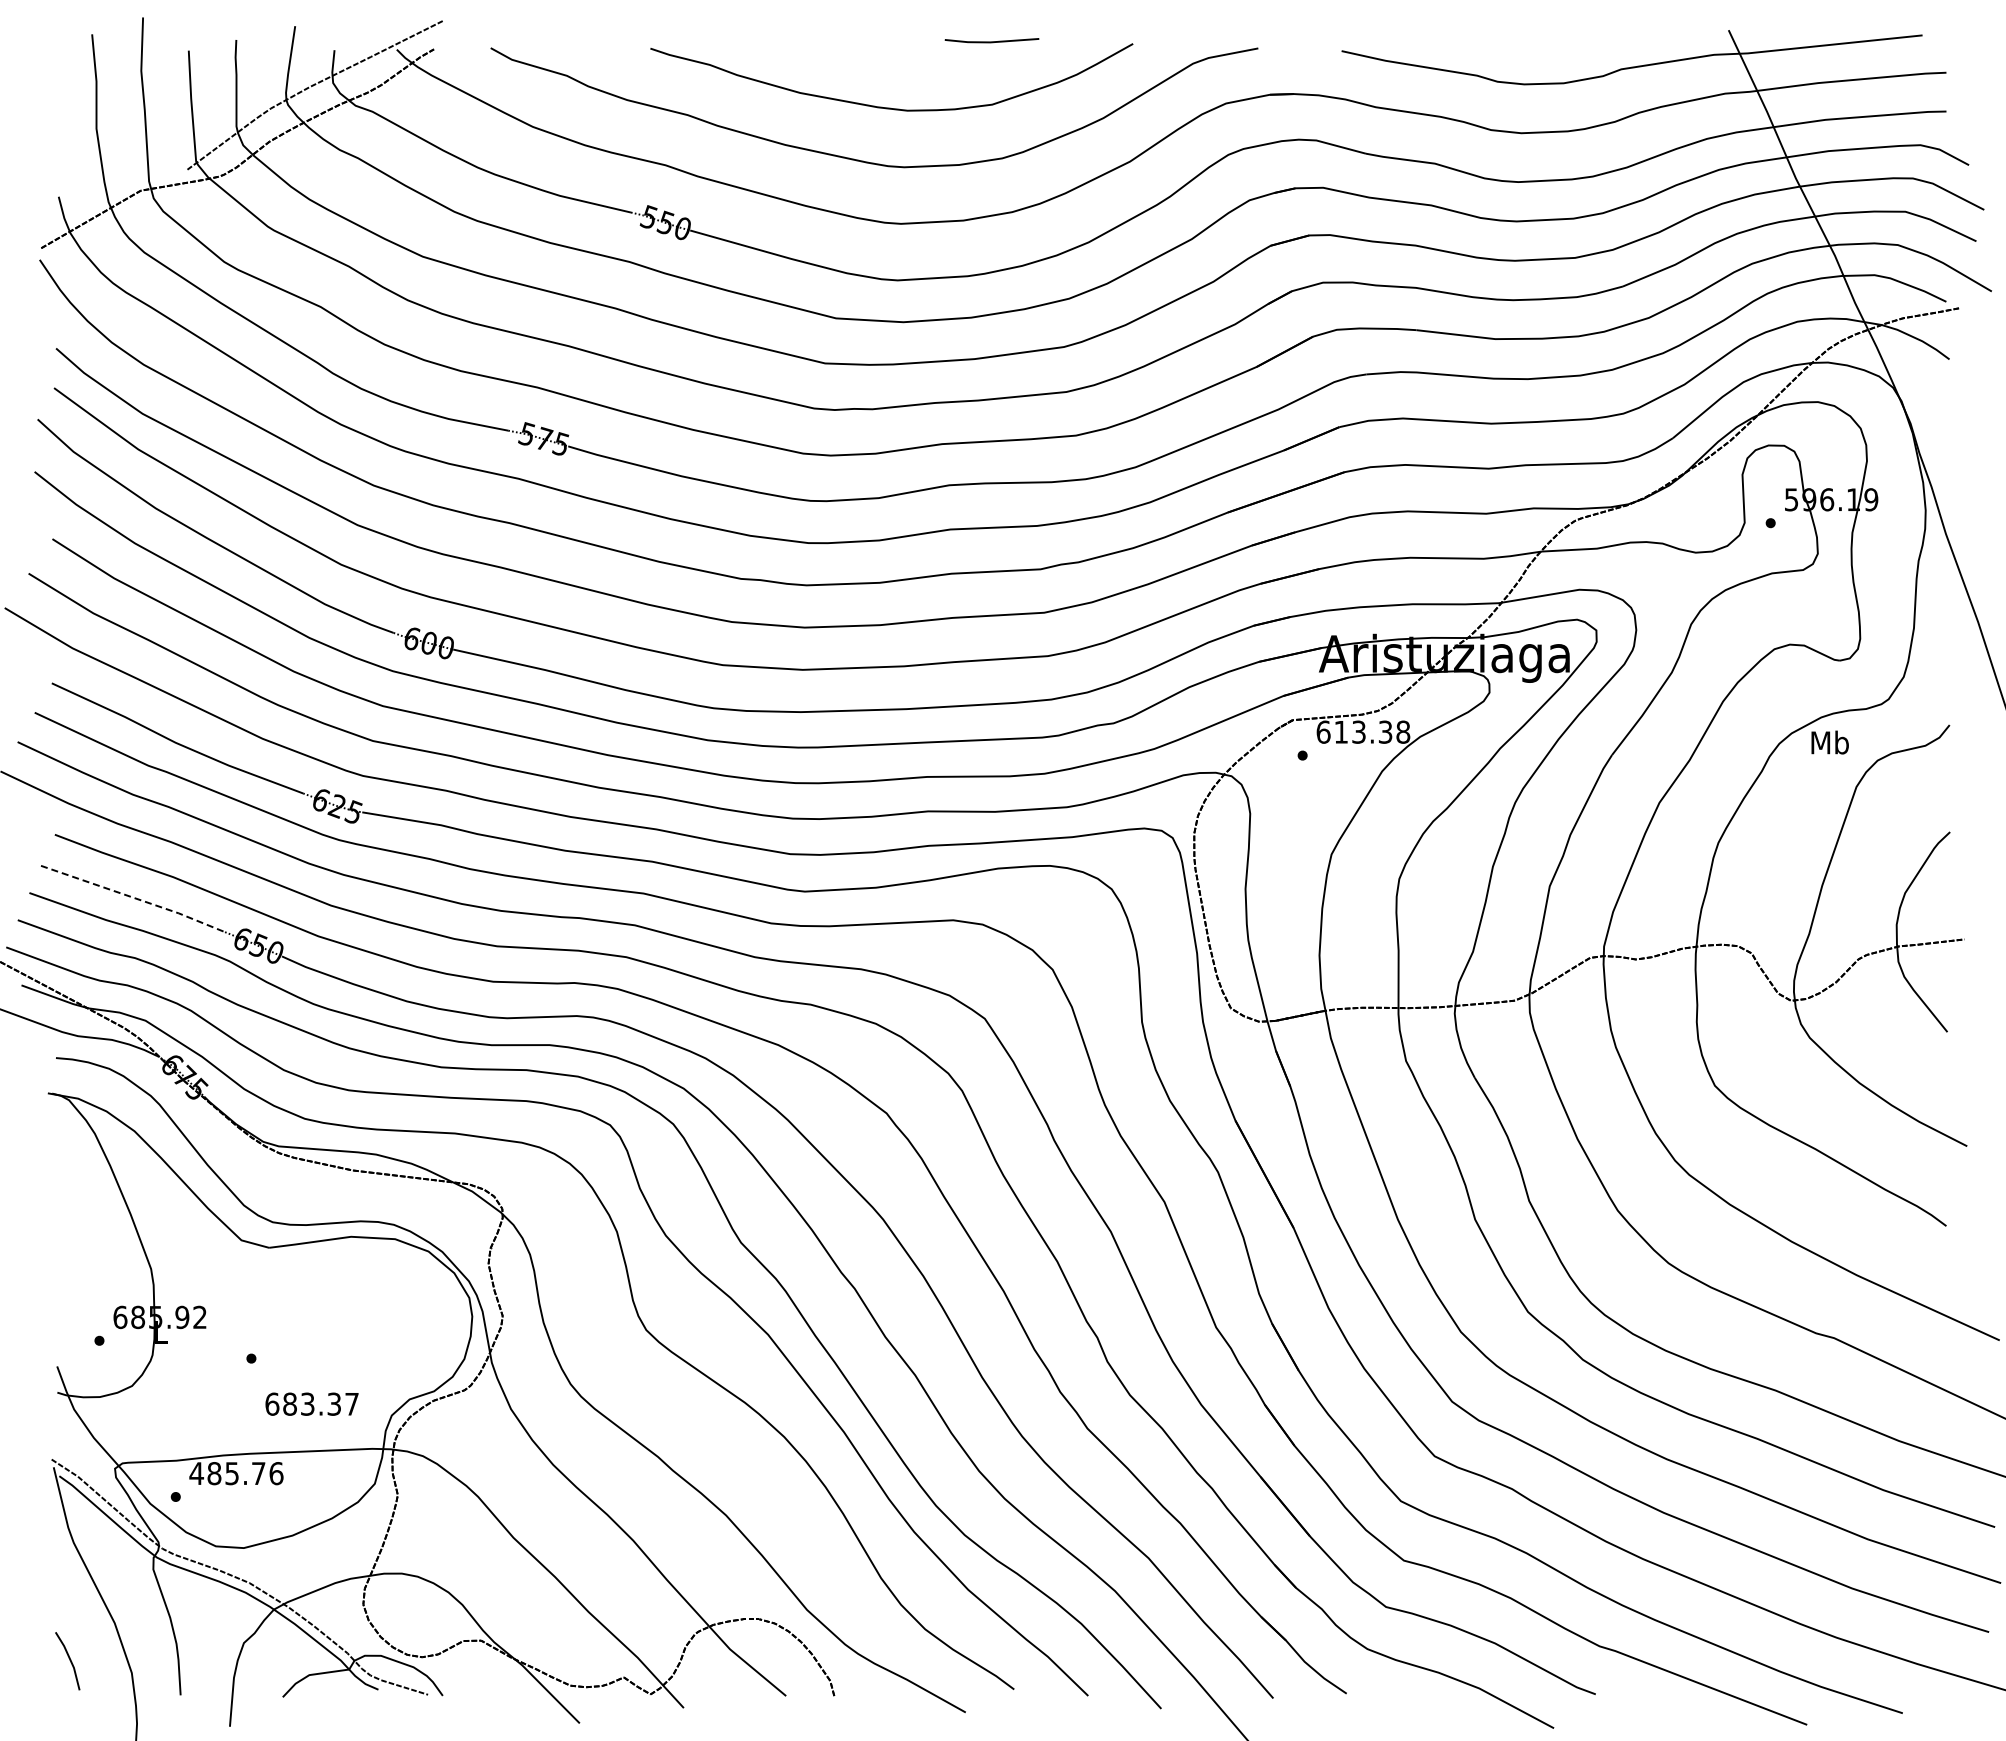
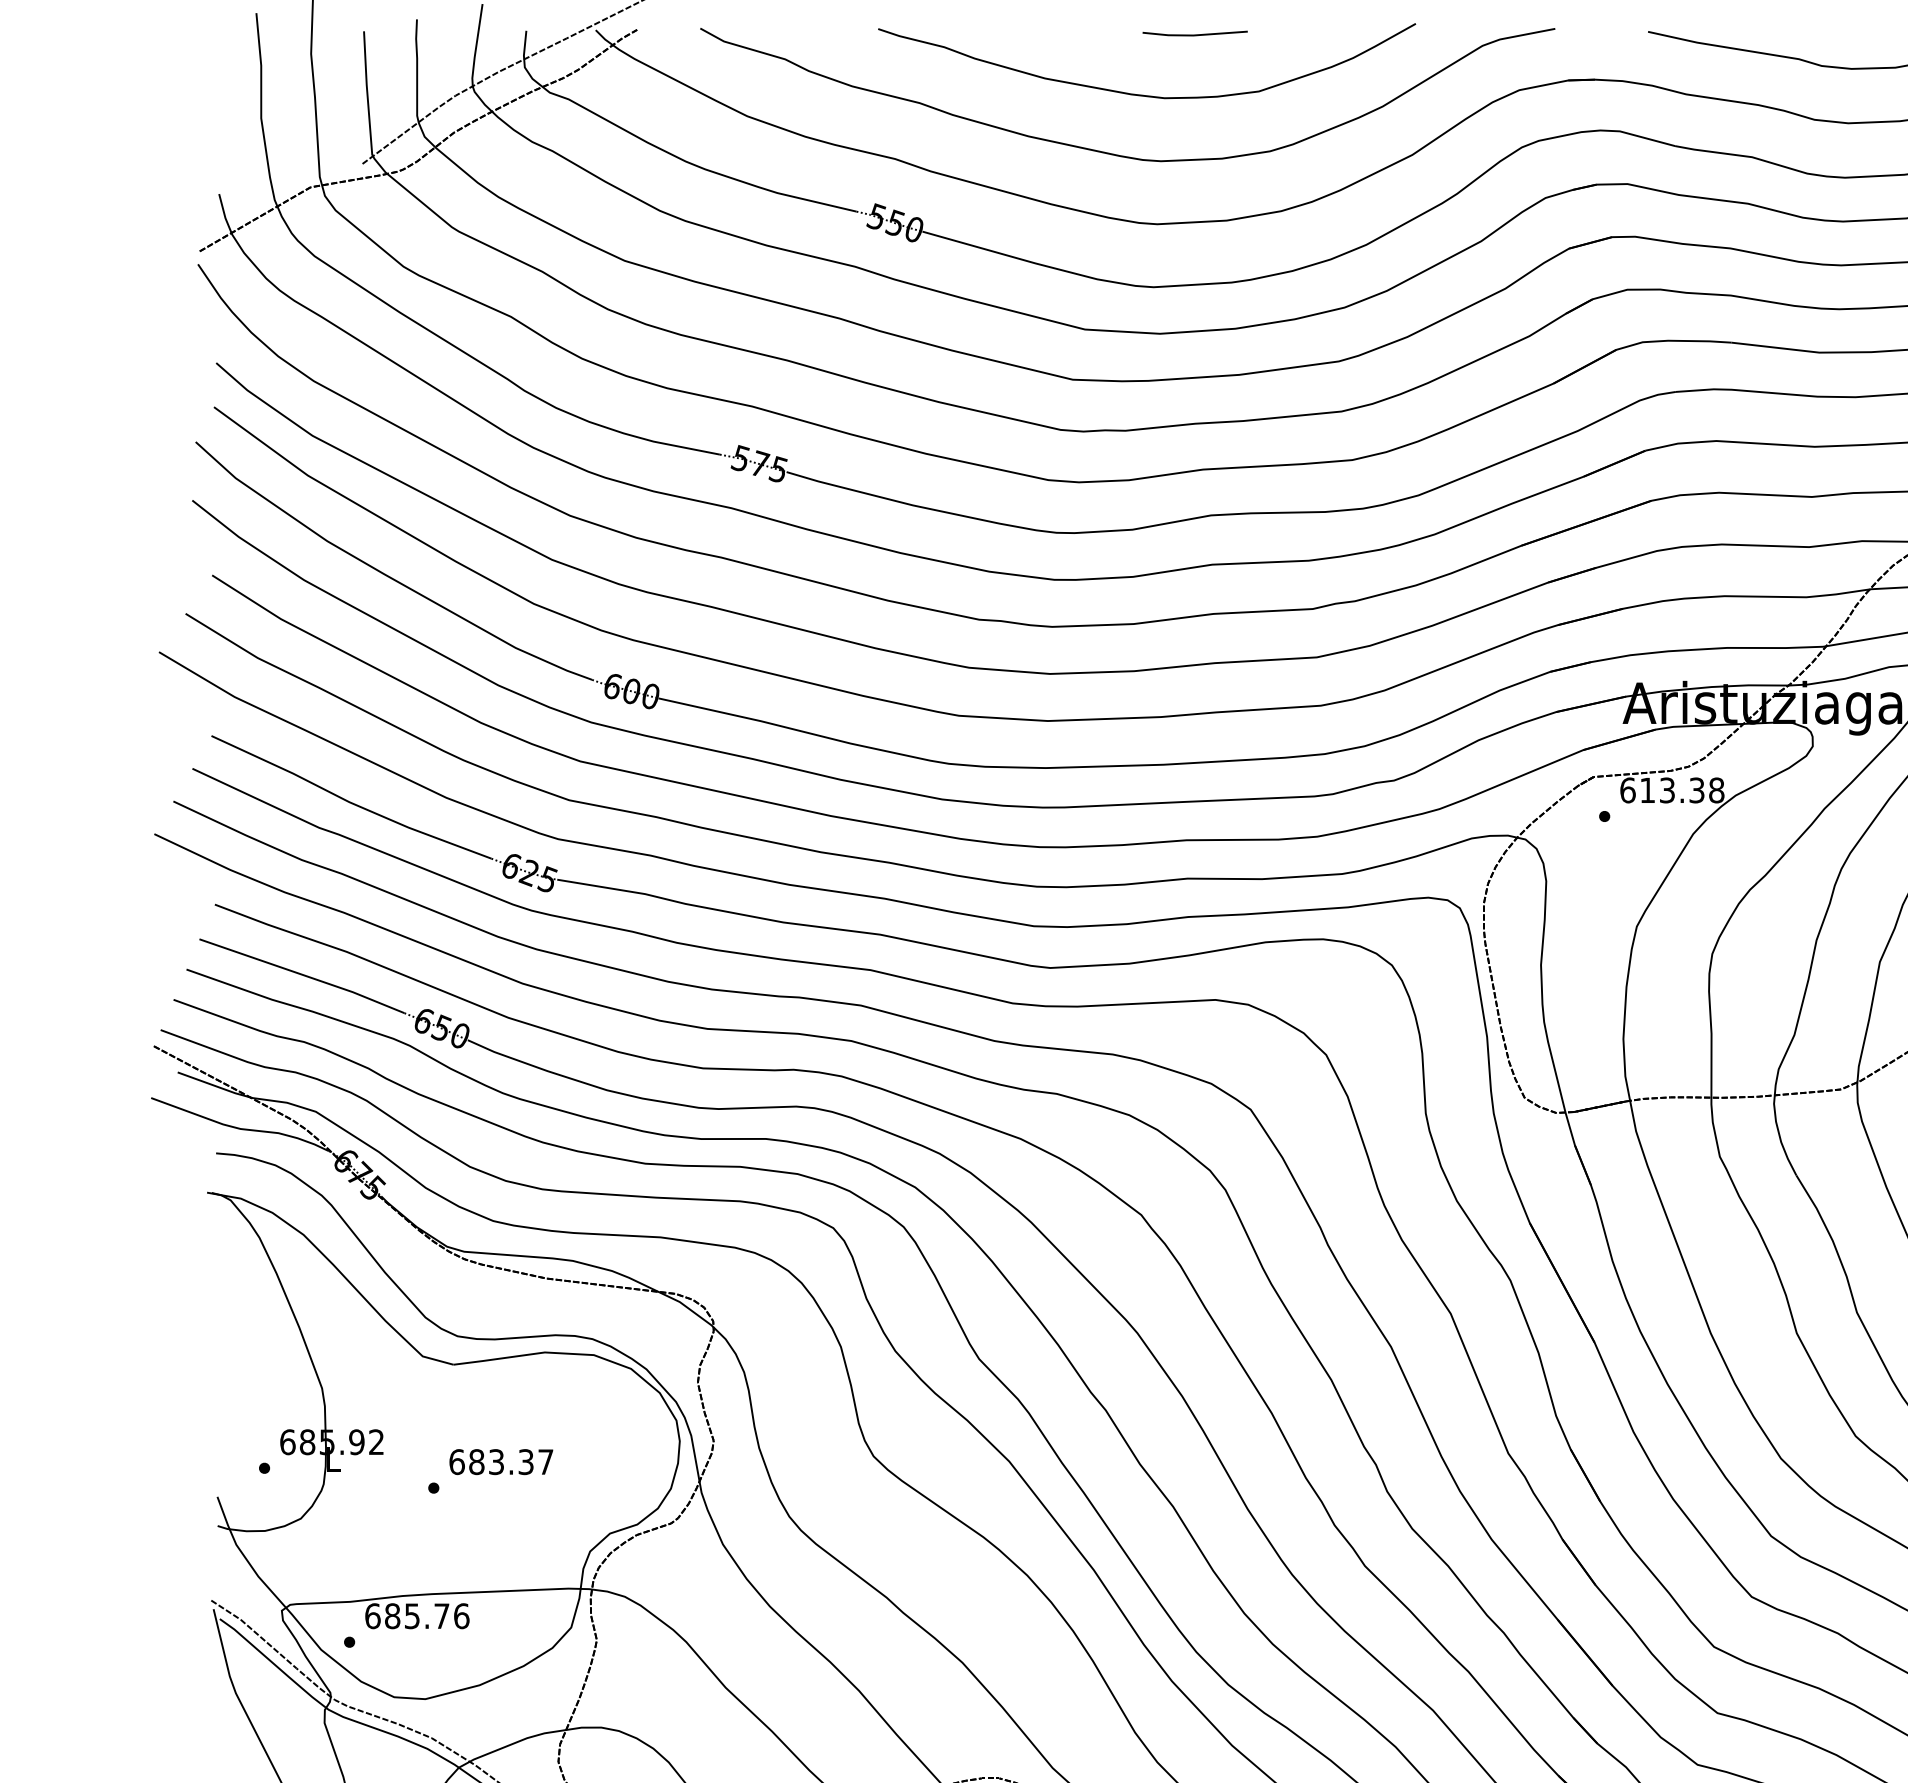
line: (991, 41) -> (1194, 34), moved
line: (134, 898) -> (303, 975), dashed -> solid
text: (311, 1403) -> (500, 1461), moved
text: (196, 1473) -> (372, 1616), 485.76 -> 685.76

